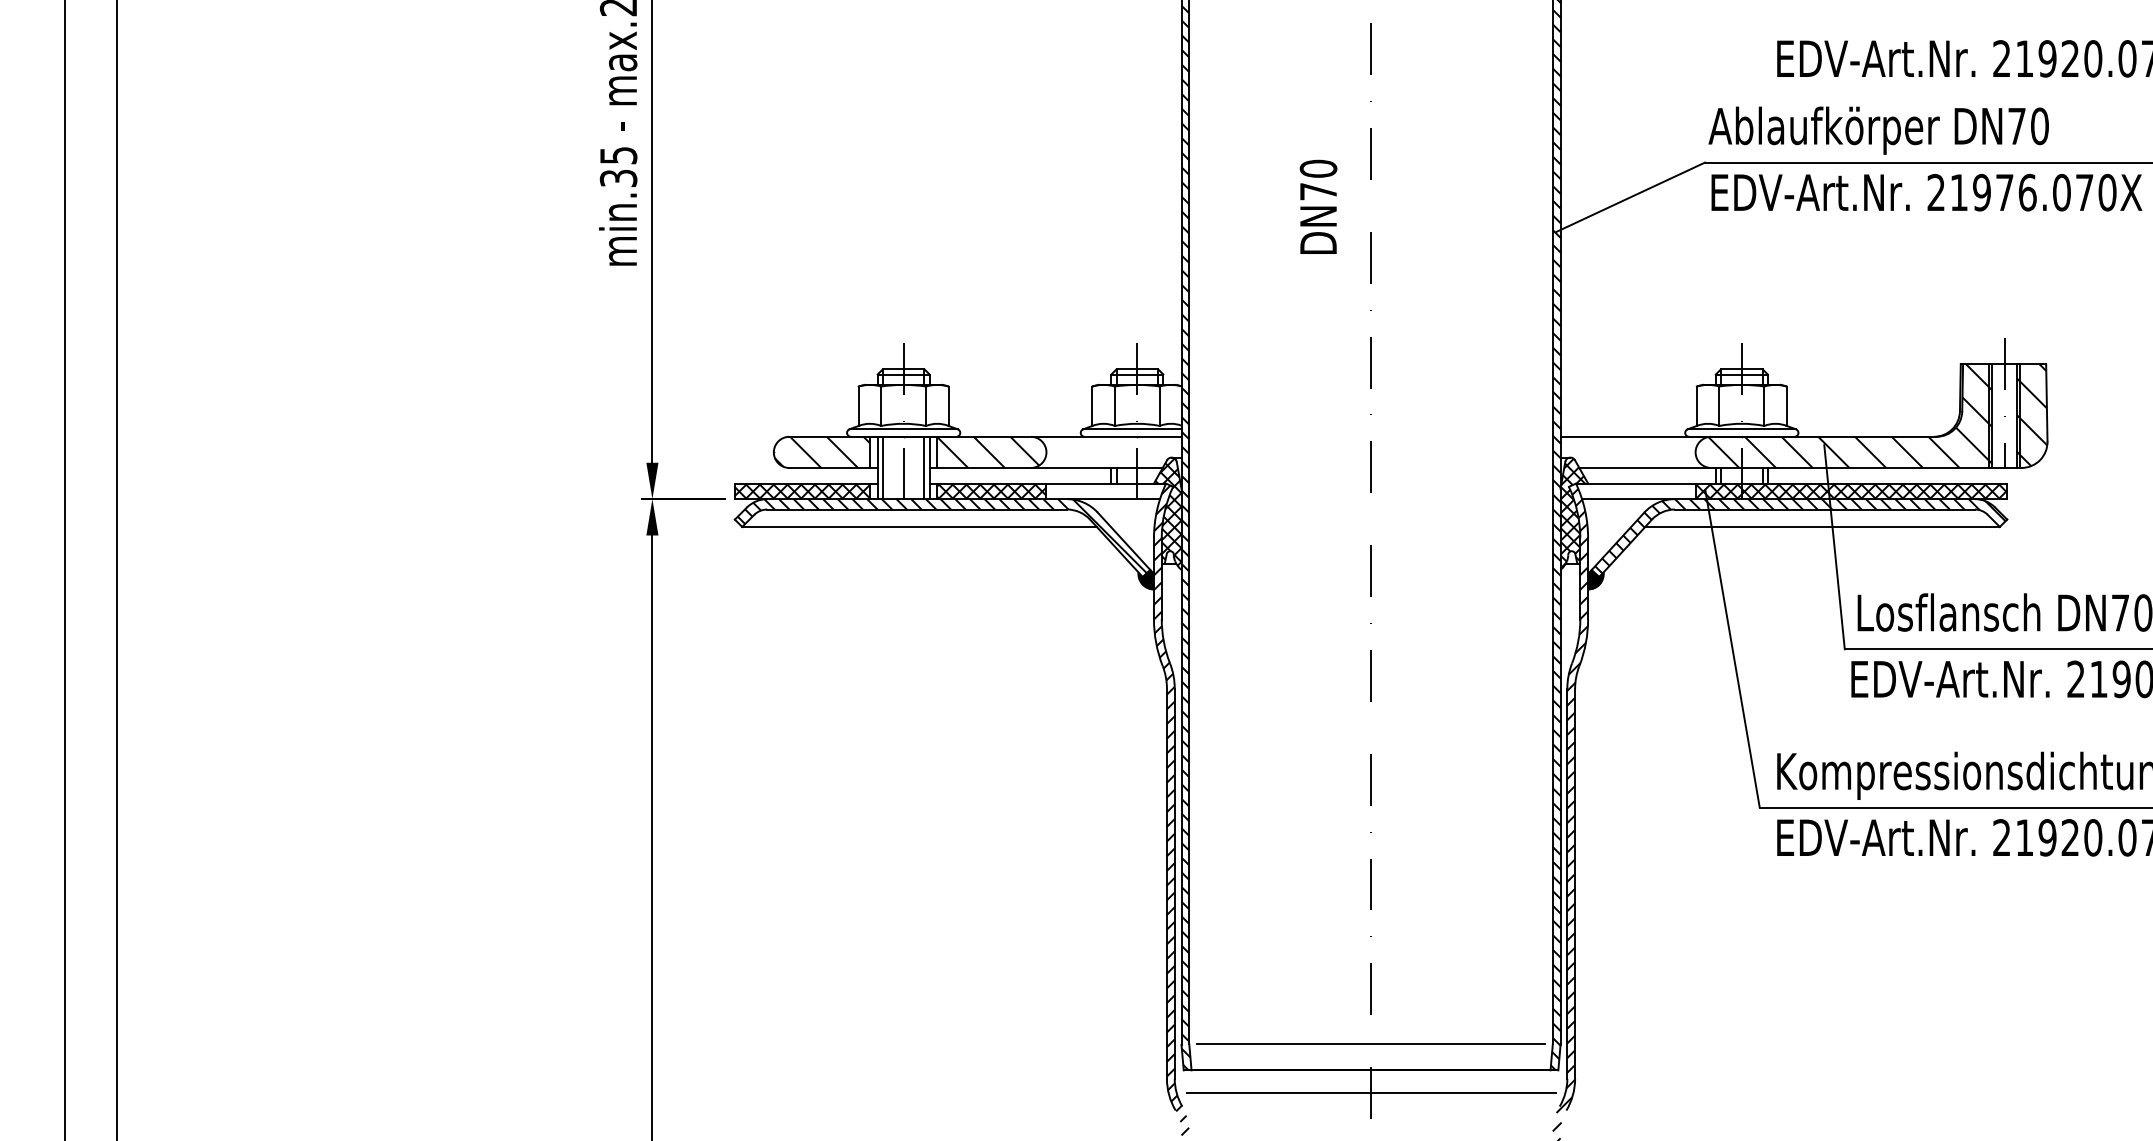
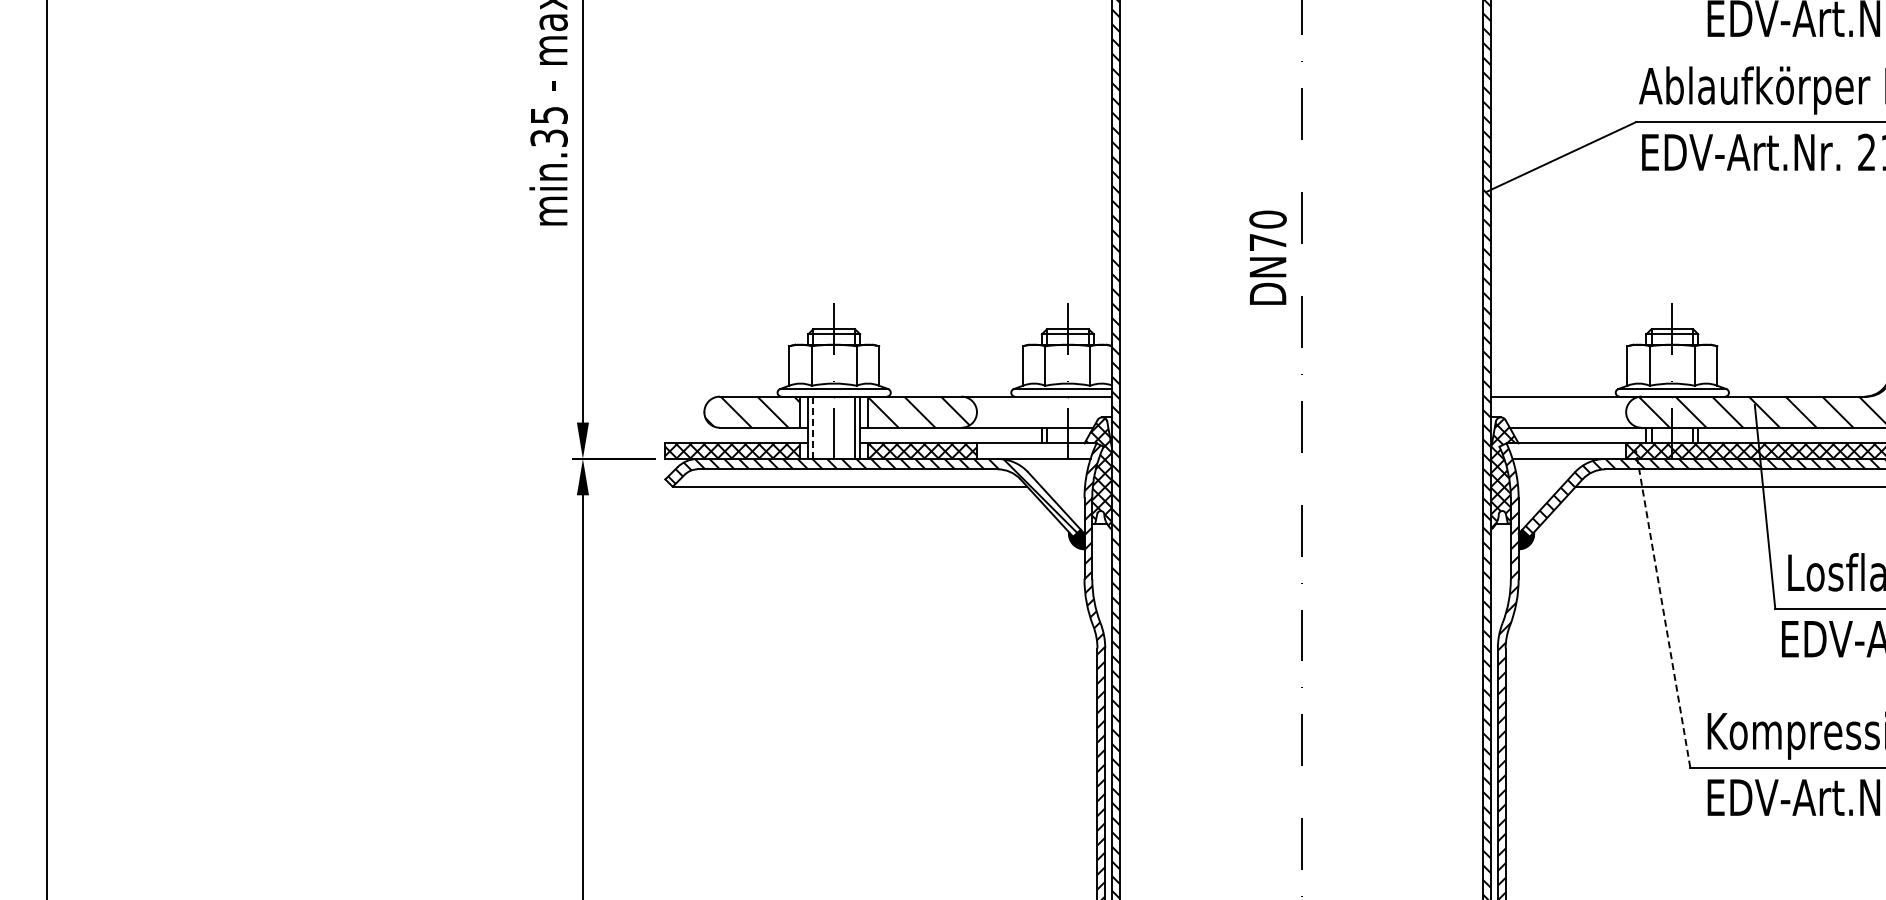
text: (1318, 206) -> (1268, 257), moved
line: (882, 468) -> (813, 428), solid -> dashed
line: (1732, 649) -> (1663, 609), solid -> dashed

